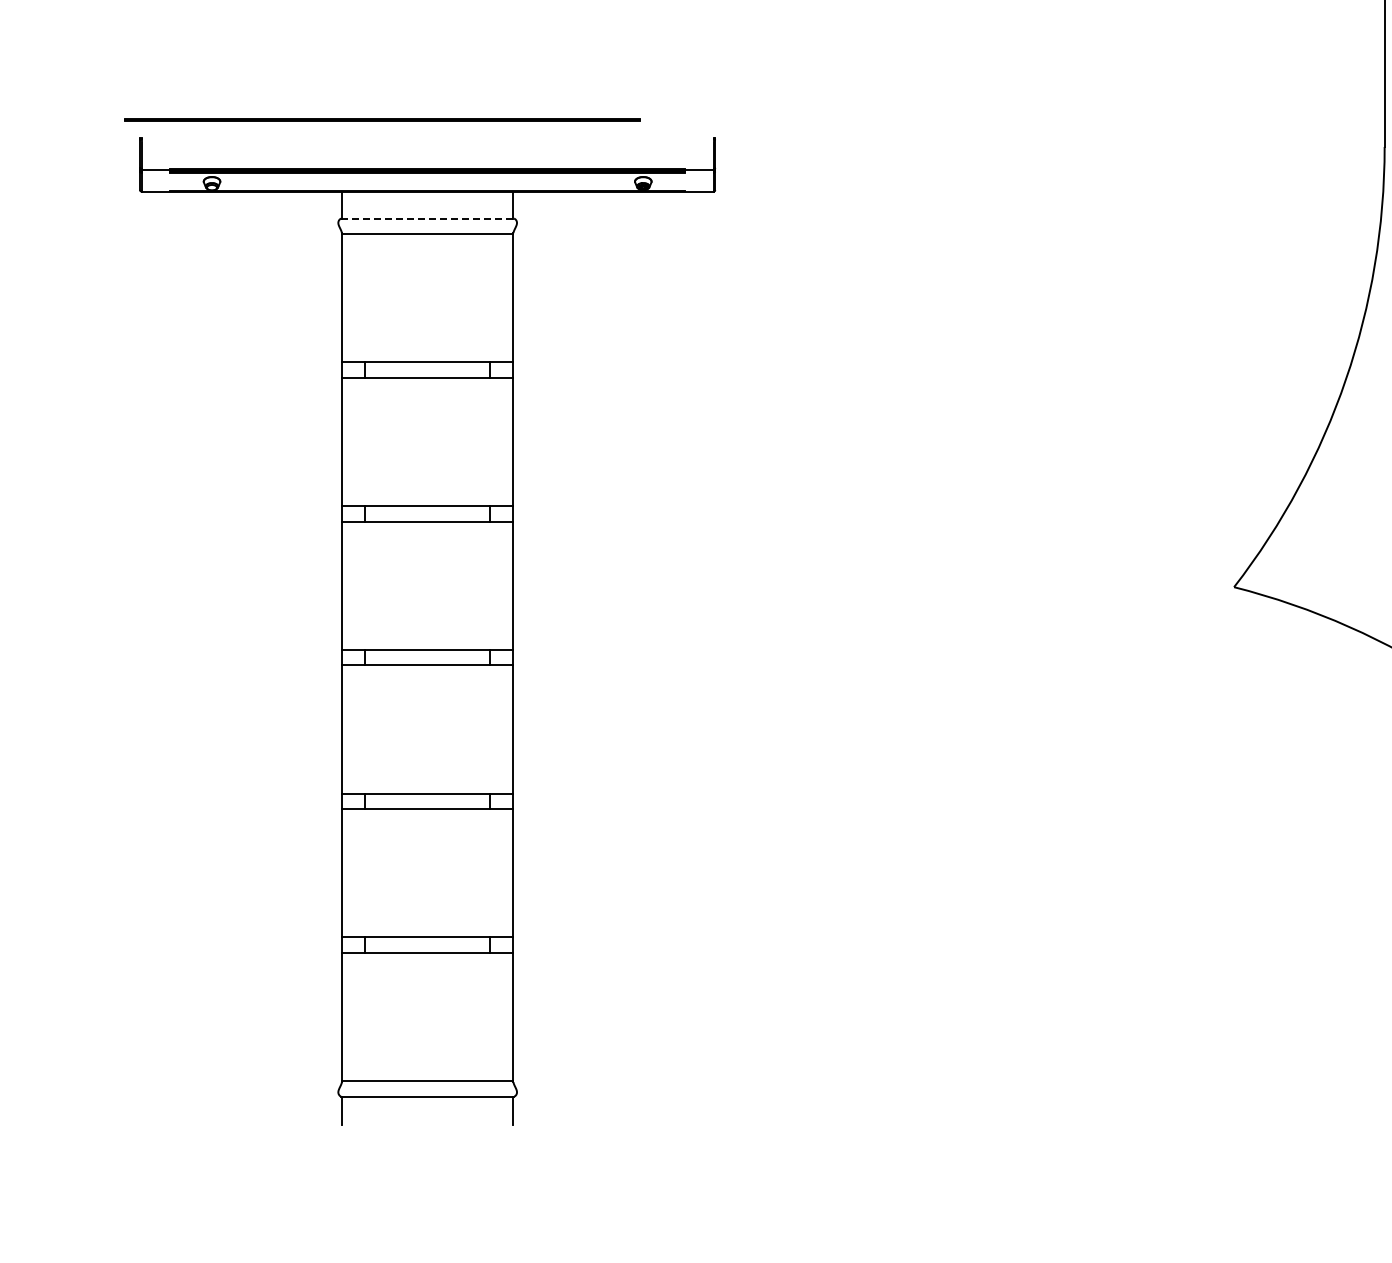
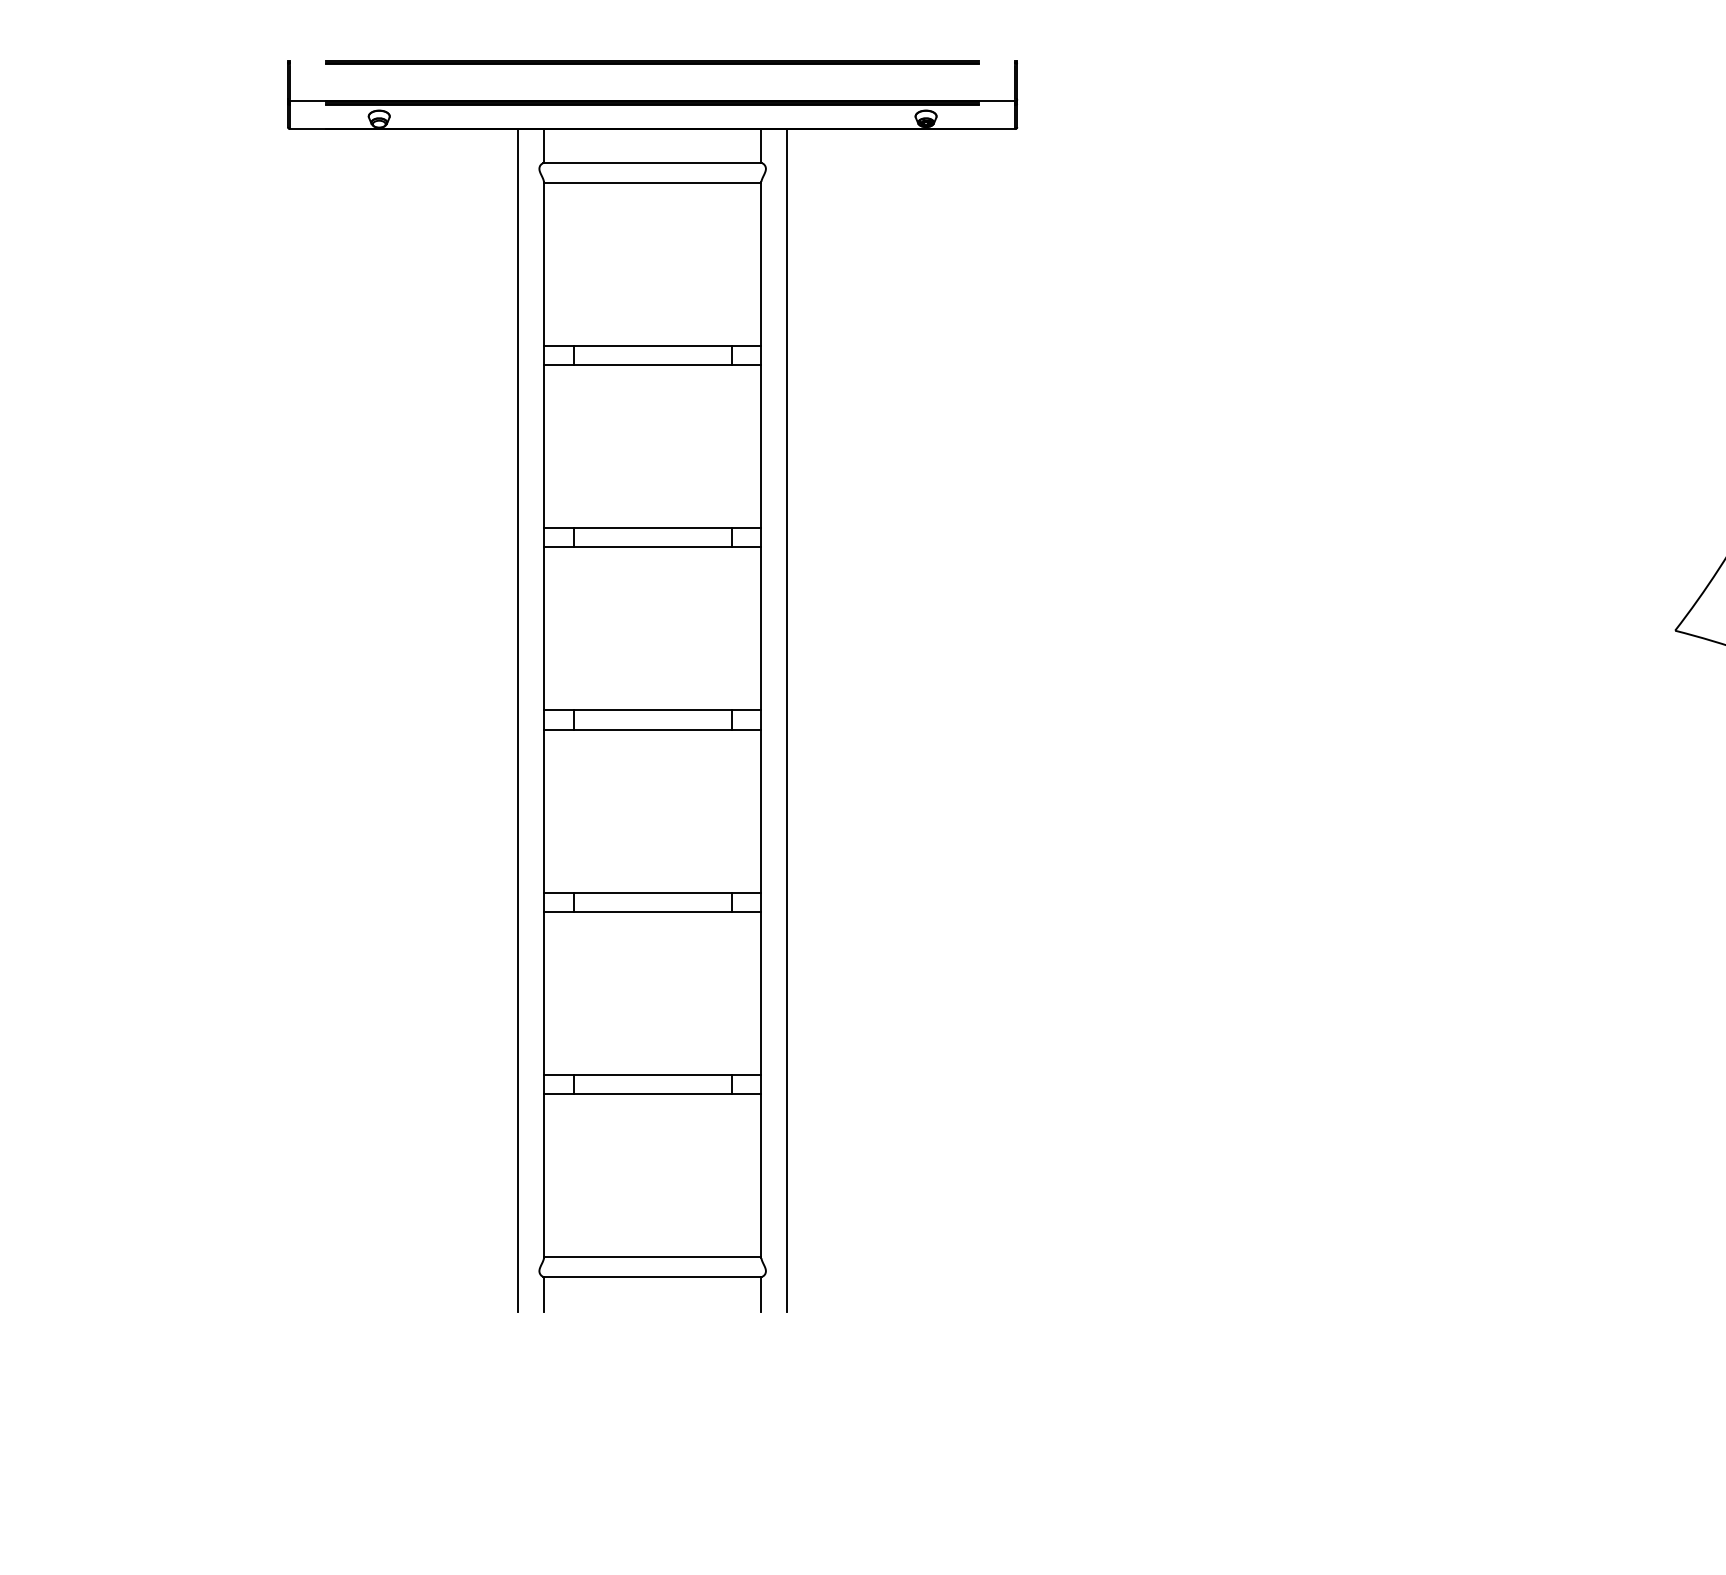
line: (382, 119) -> (652, 61), moved
line: (428, 218) -> (653, 163), dashed -> solid
line: (321, 657) -> (518, 719), added
line: (533, 657) -> (786, 719), added

